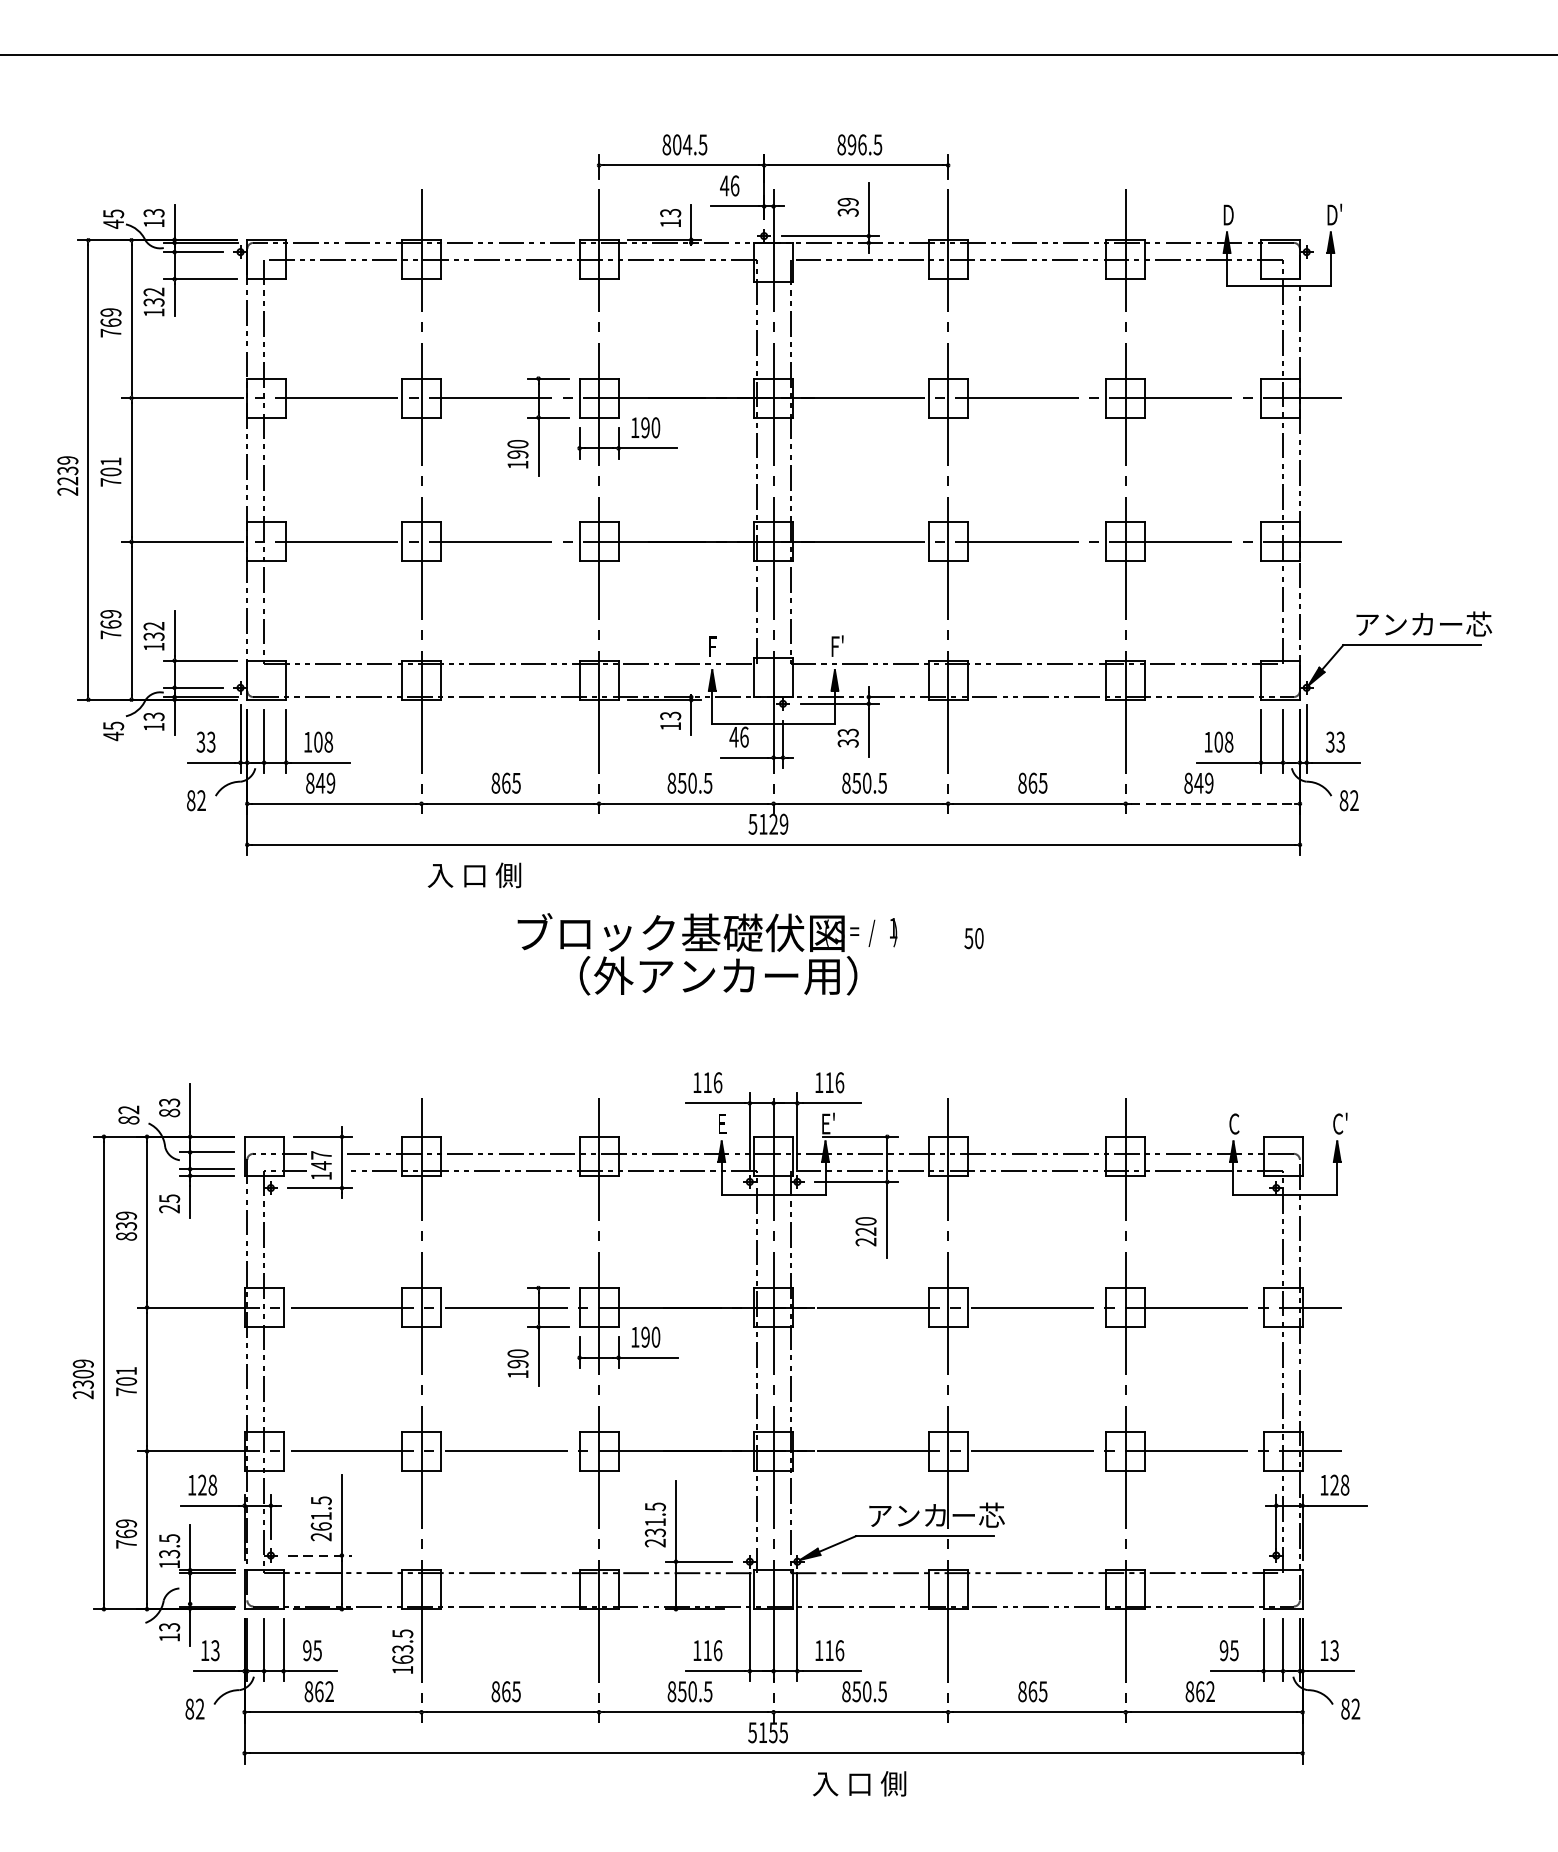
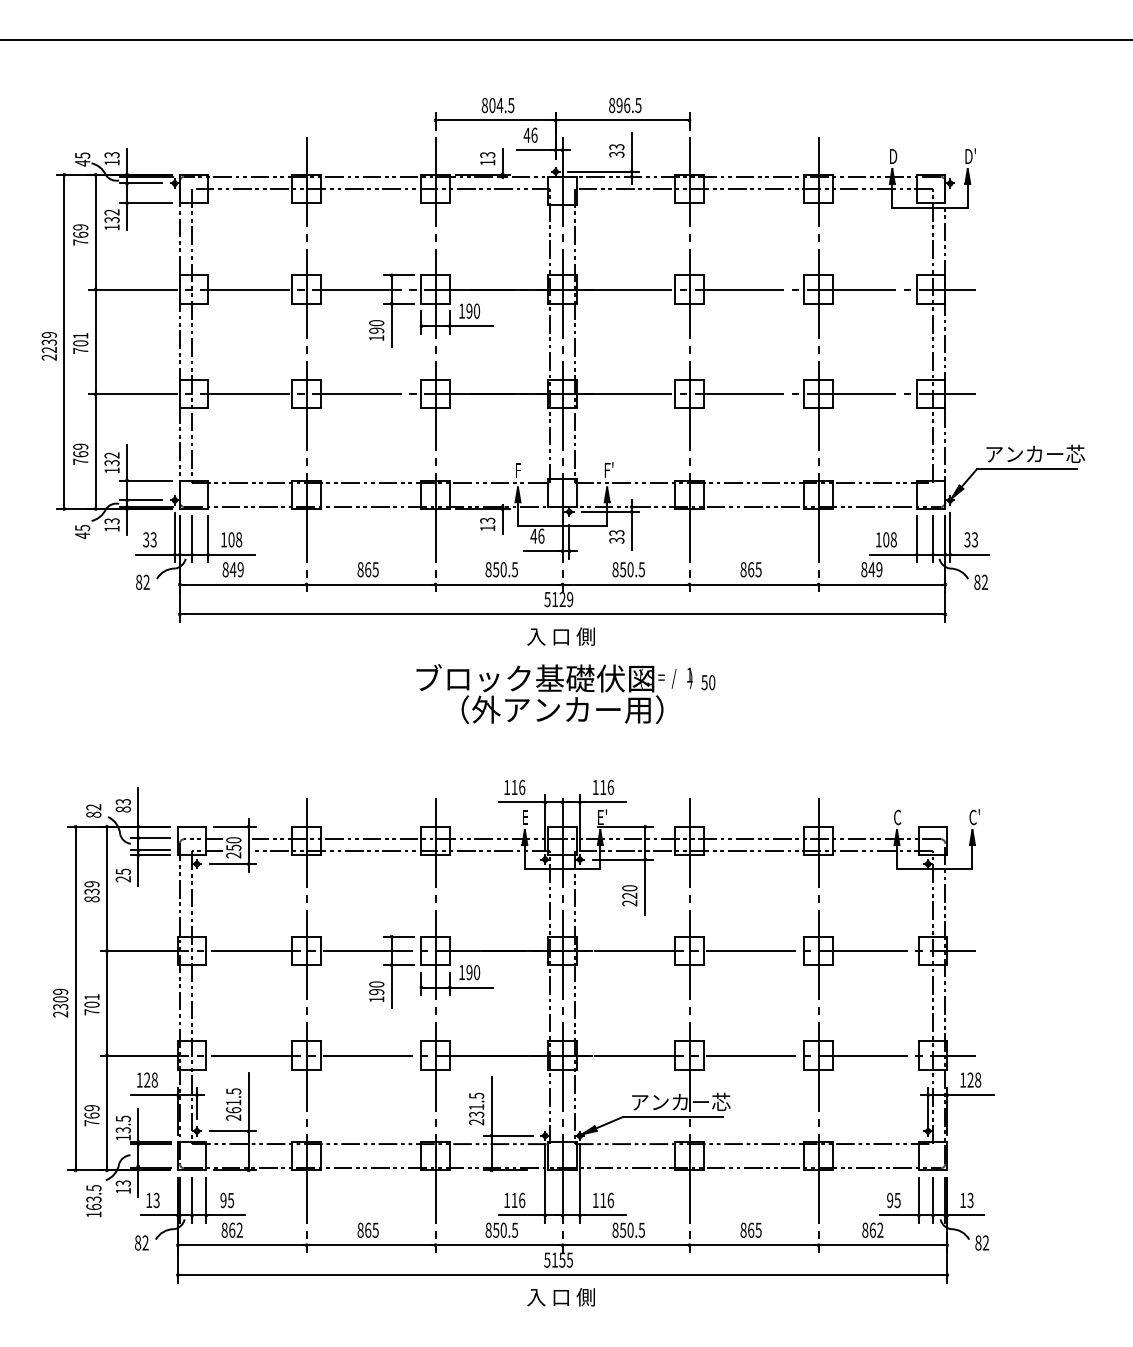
text: (847, 202) -> (616, 147), 39 -> 33
line: (1212, 803) -> (881, 584), dashed -> solid
text: (473, 875) -> (560, 636), moved
text: (707, 953) -> (554, 693), moved
text: (321, 1165) -> (233, 847), 147 -> 250
line: (321, 1555) -> (233, 1131), dashed -> solid
text: (402, 1652) -> (93, 1201), moved
text: (858, 1784) -> (560, 1297), moved

